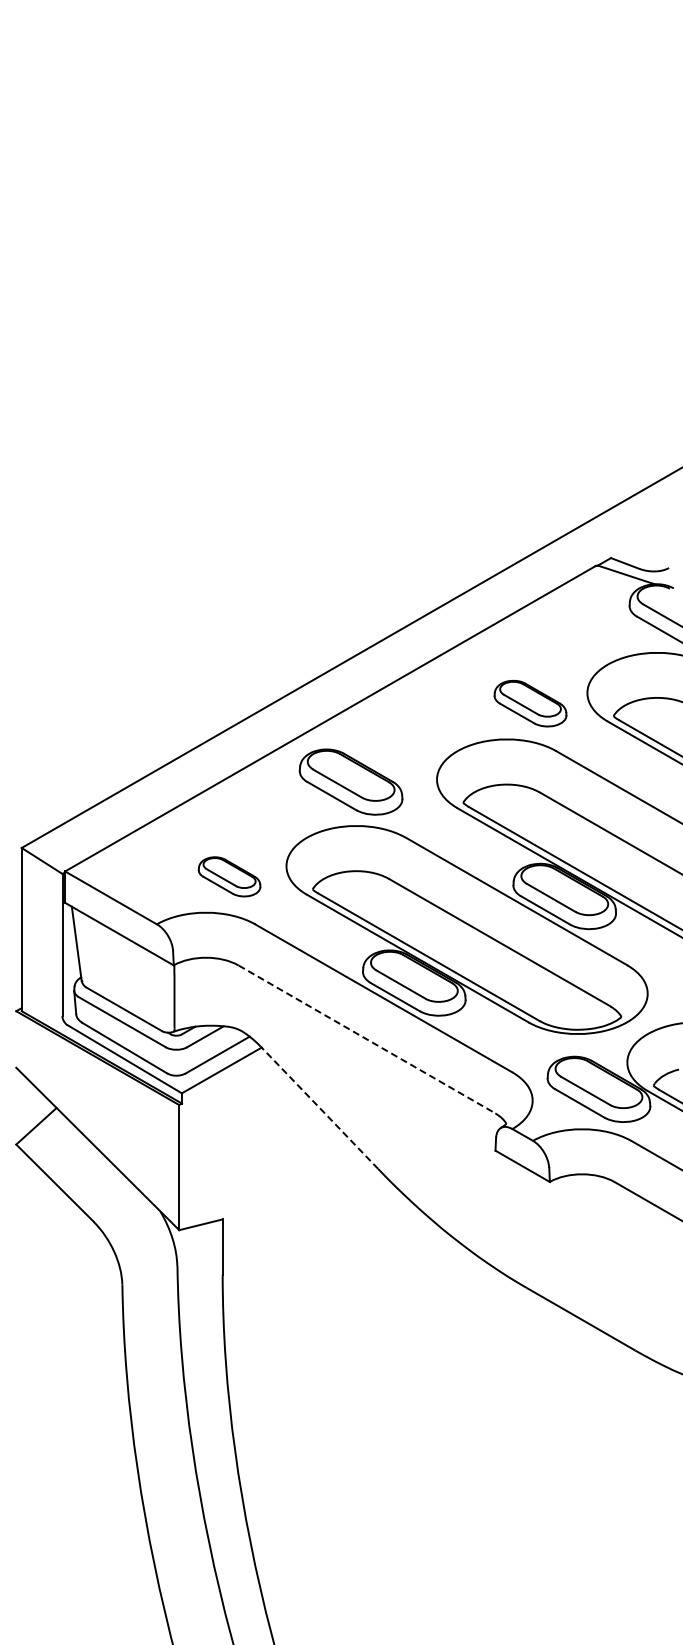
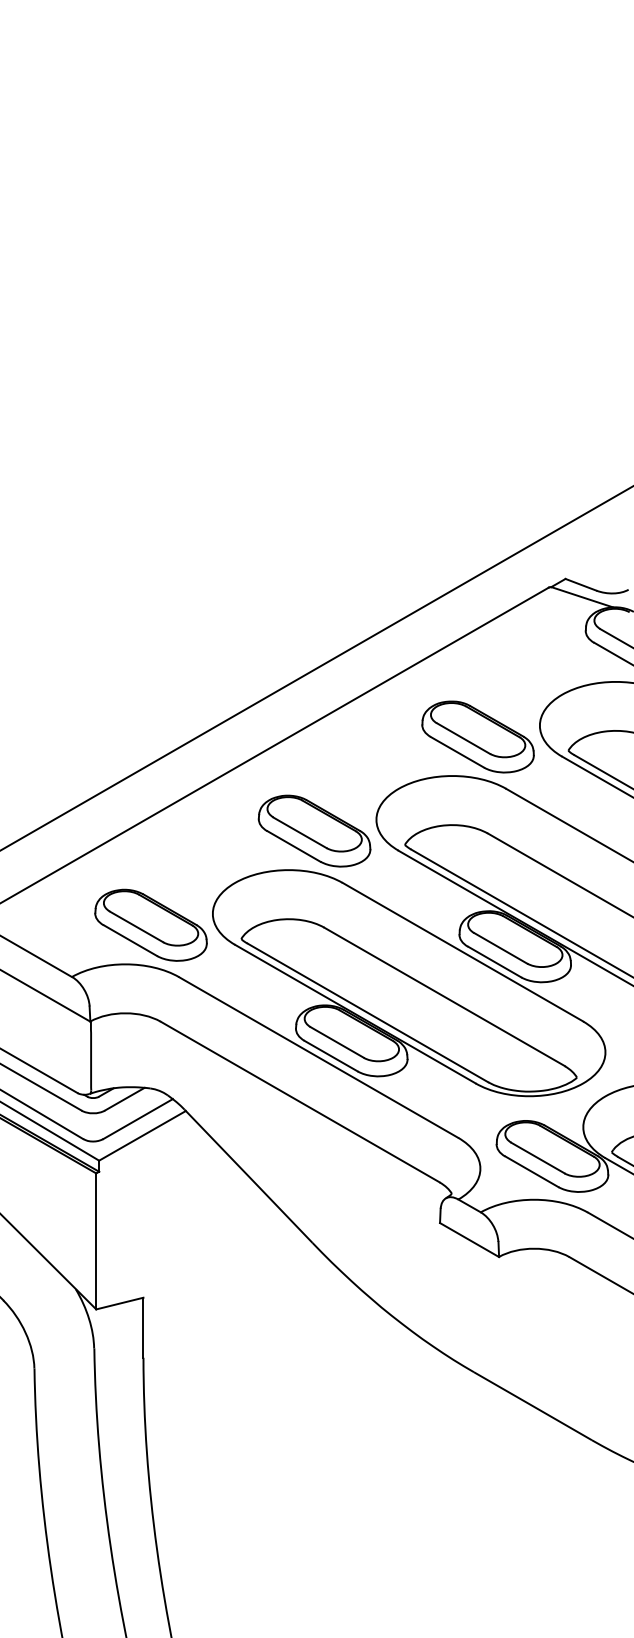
part: (530, 703) -> (478, 736), size x1.43
part: (350, 781) -> (313, 830), moved
part: (229, 876) -> (150, 925), size x1.67
line: (367, 1039) -> (300, 1102), dashed -> solid
line: (319, 1107) -> (248, 1176), dashed -> solid

